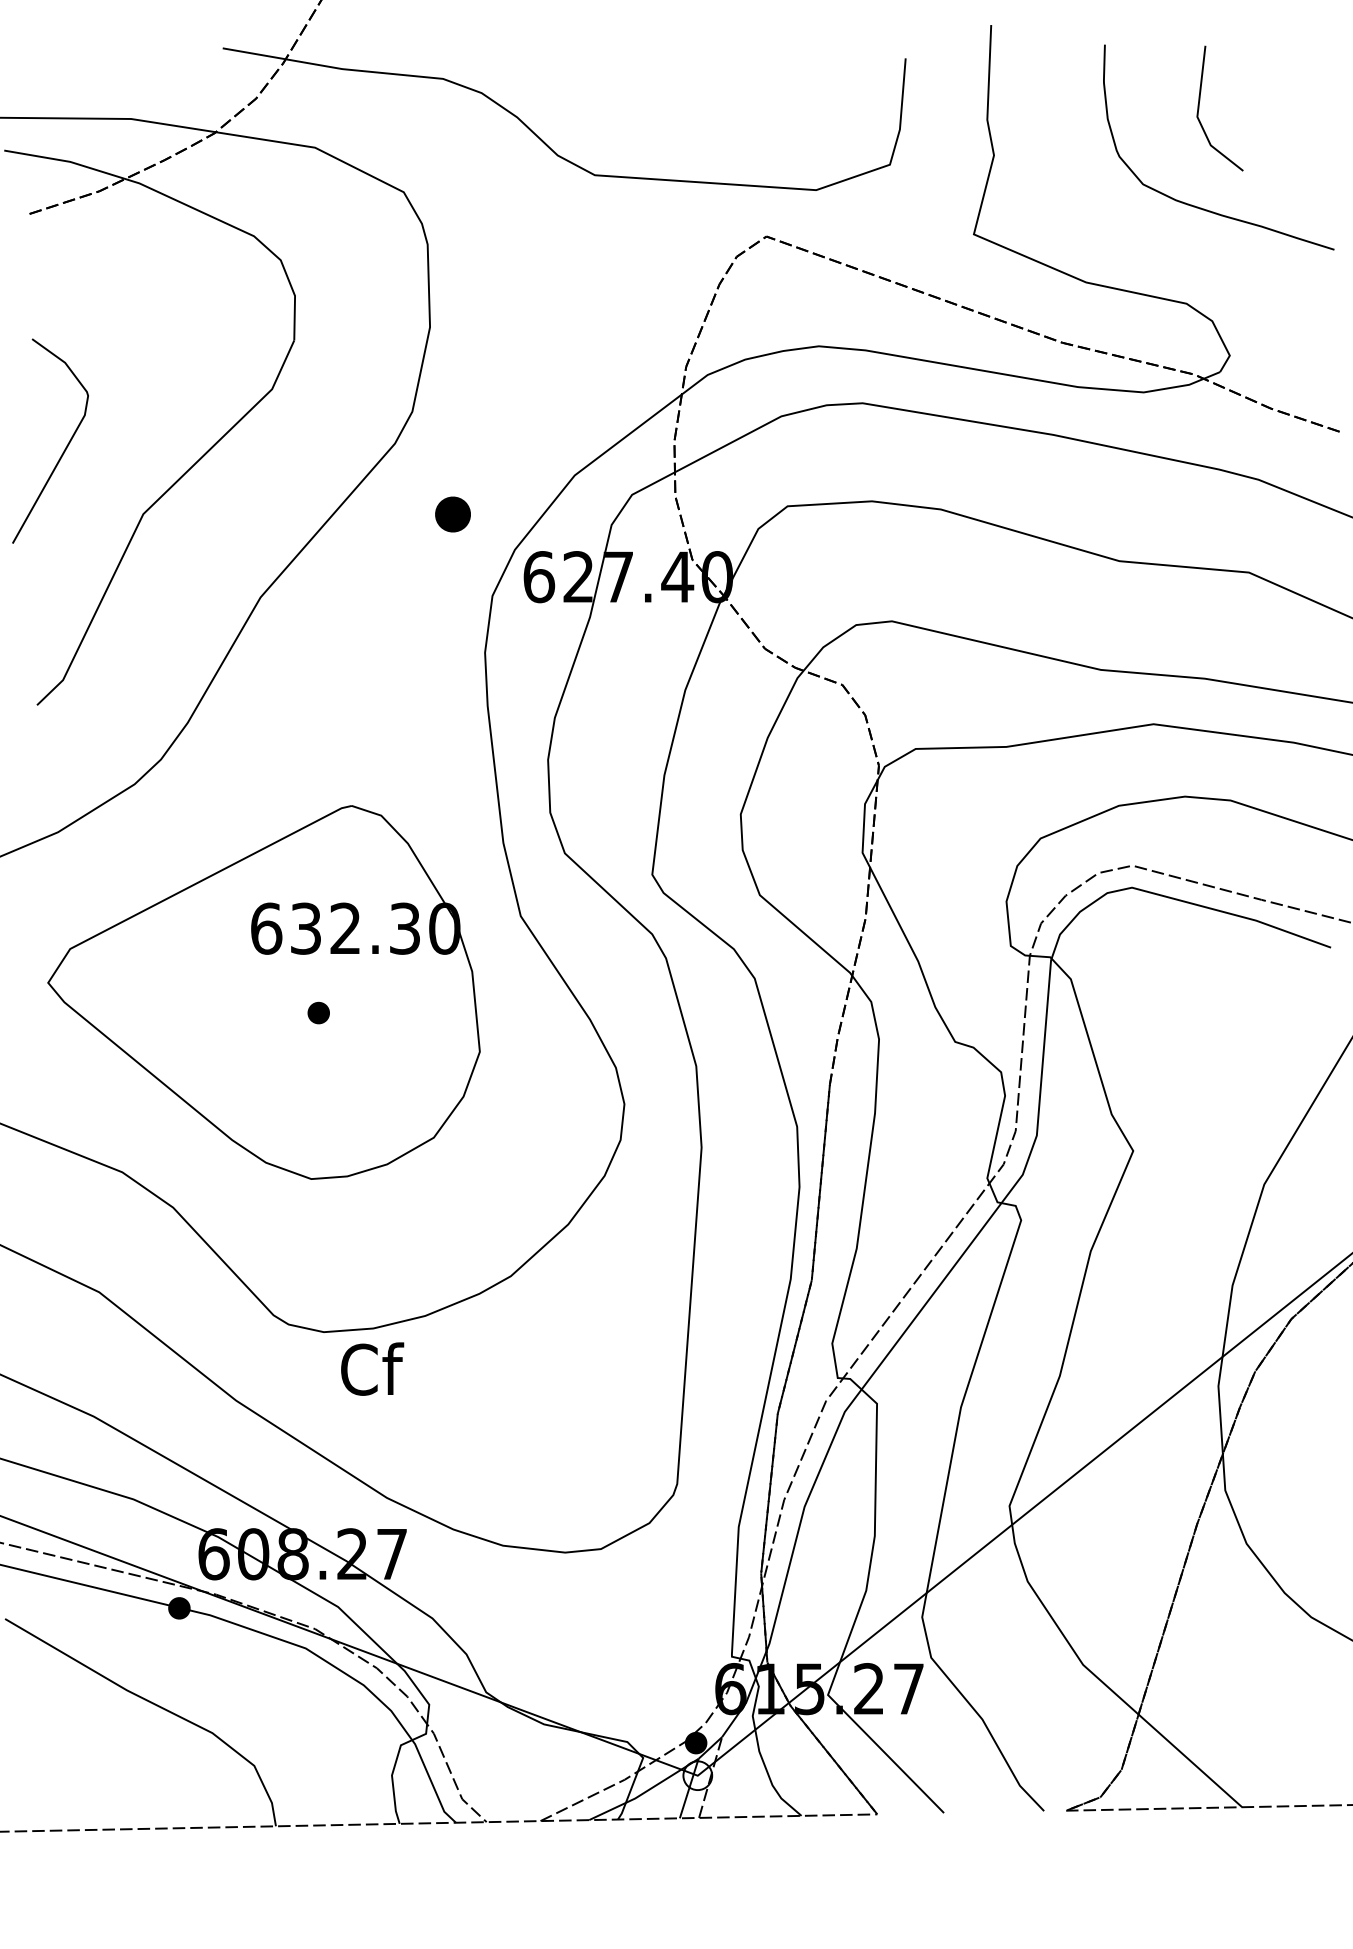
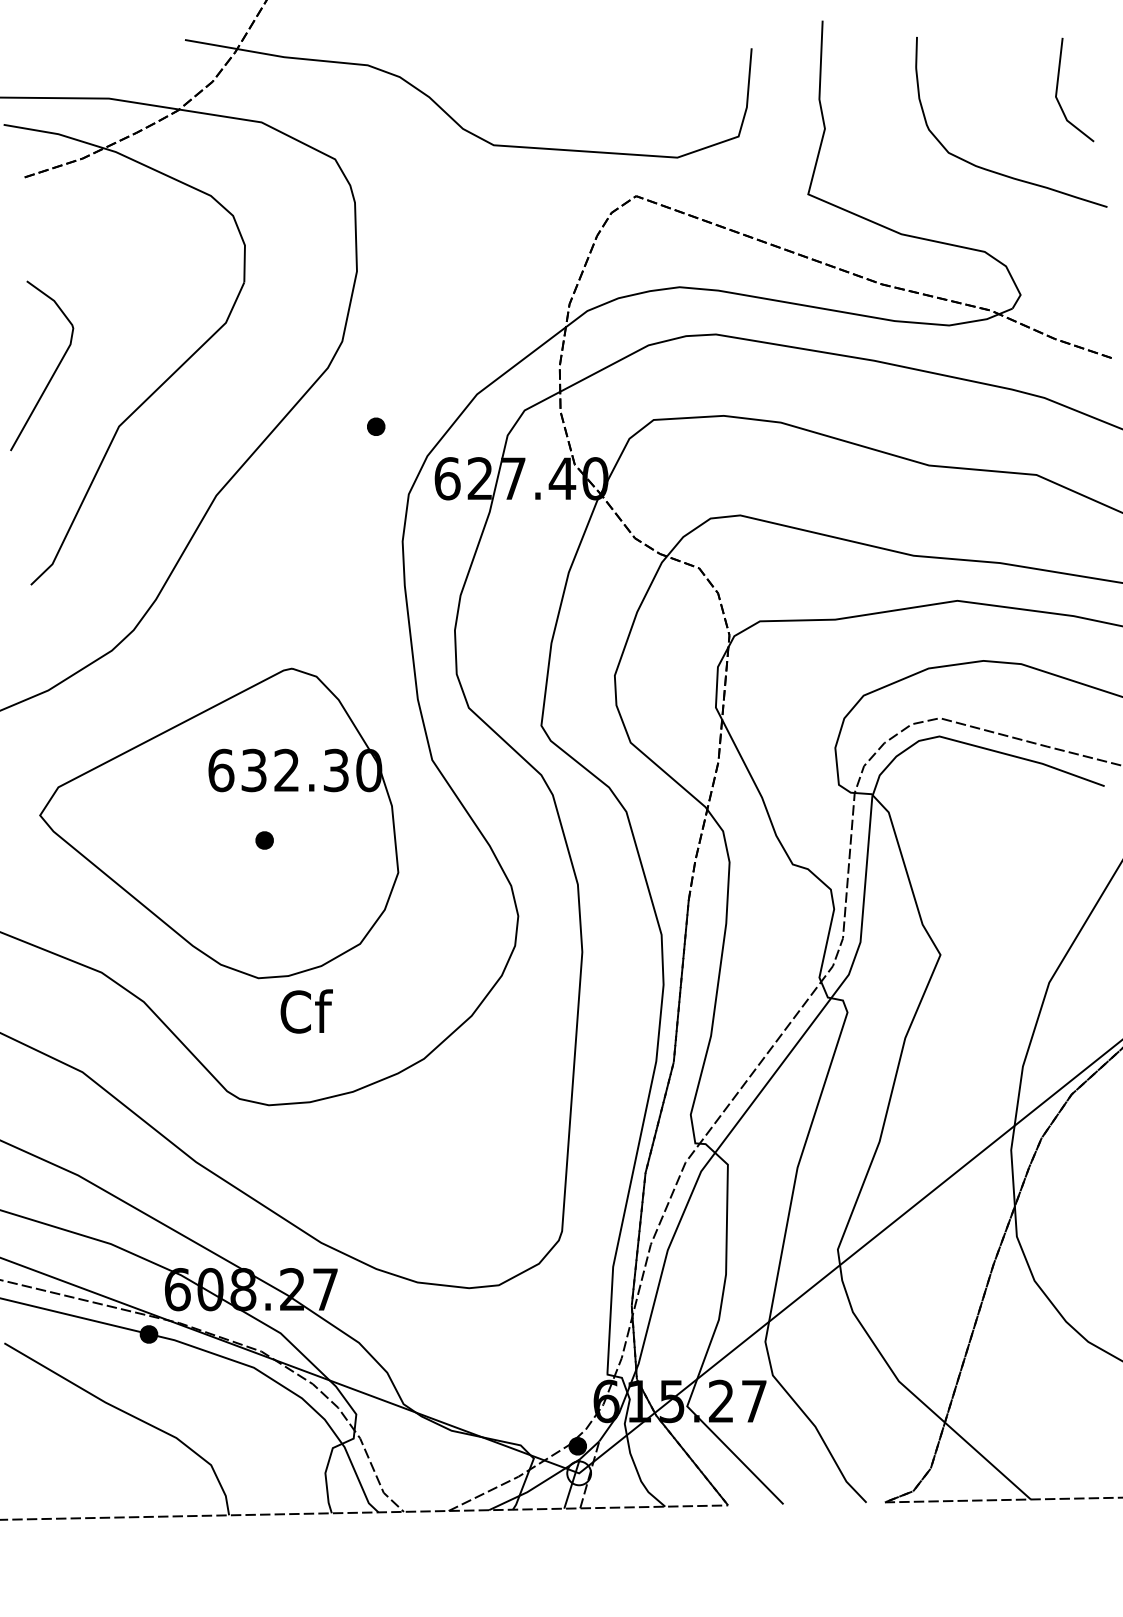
line: (1199, 108) -> (1057, 89), moved
part: (453, 514) -> (376, 426), size x0.62
text: (372, 1368) -> (306, 1010), moved

